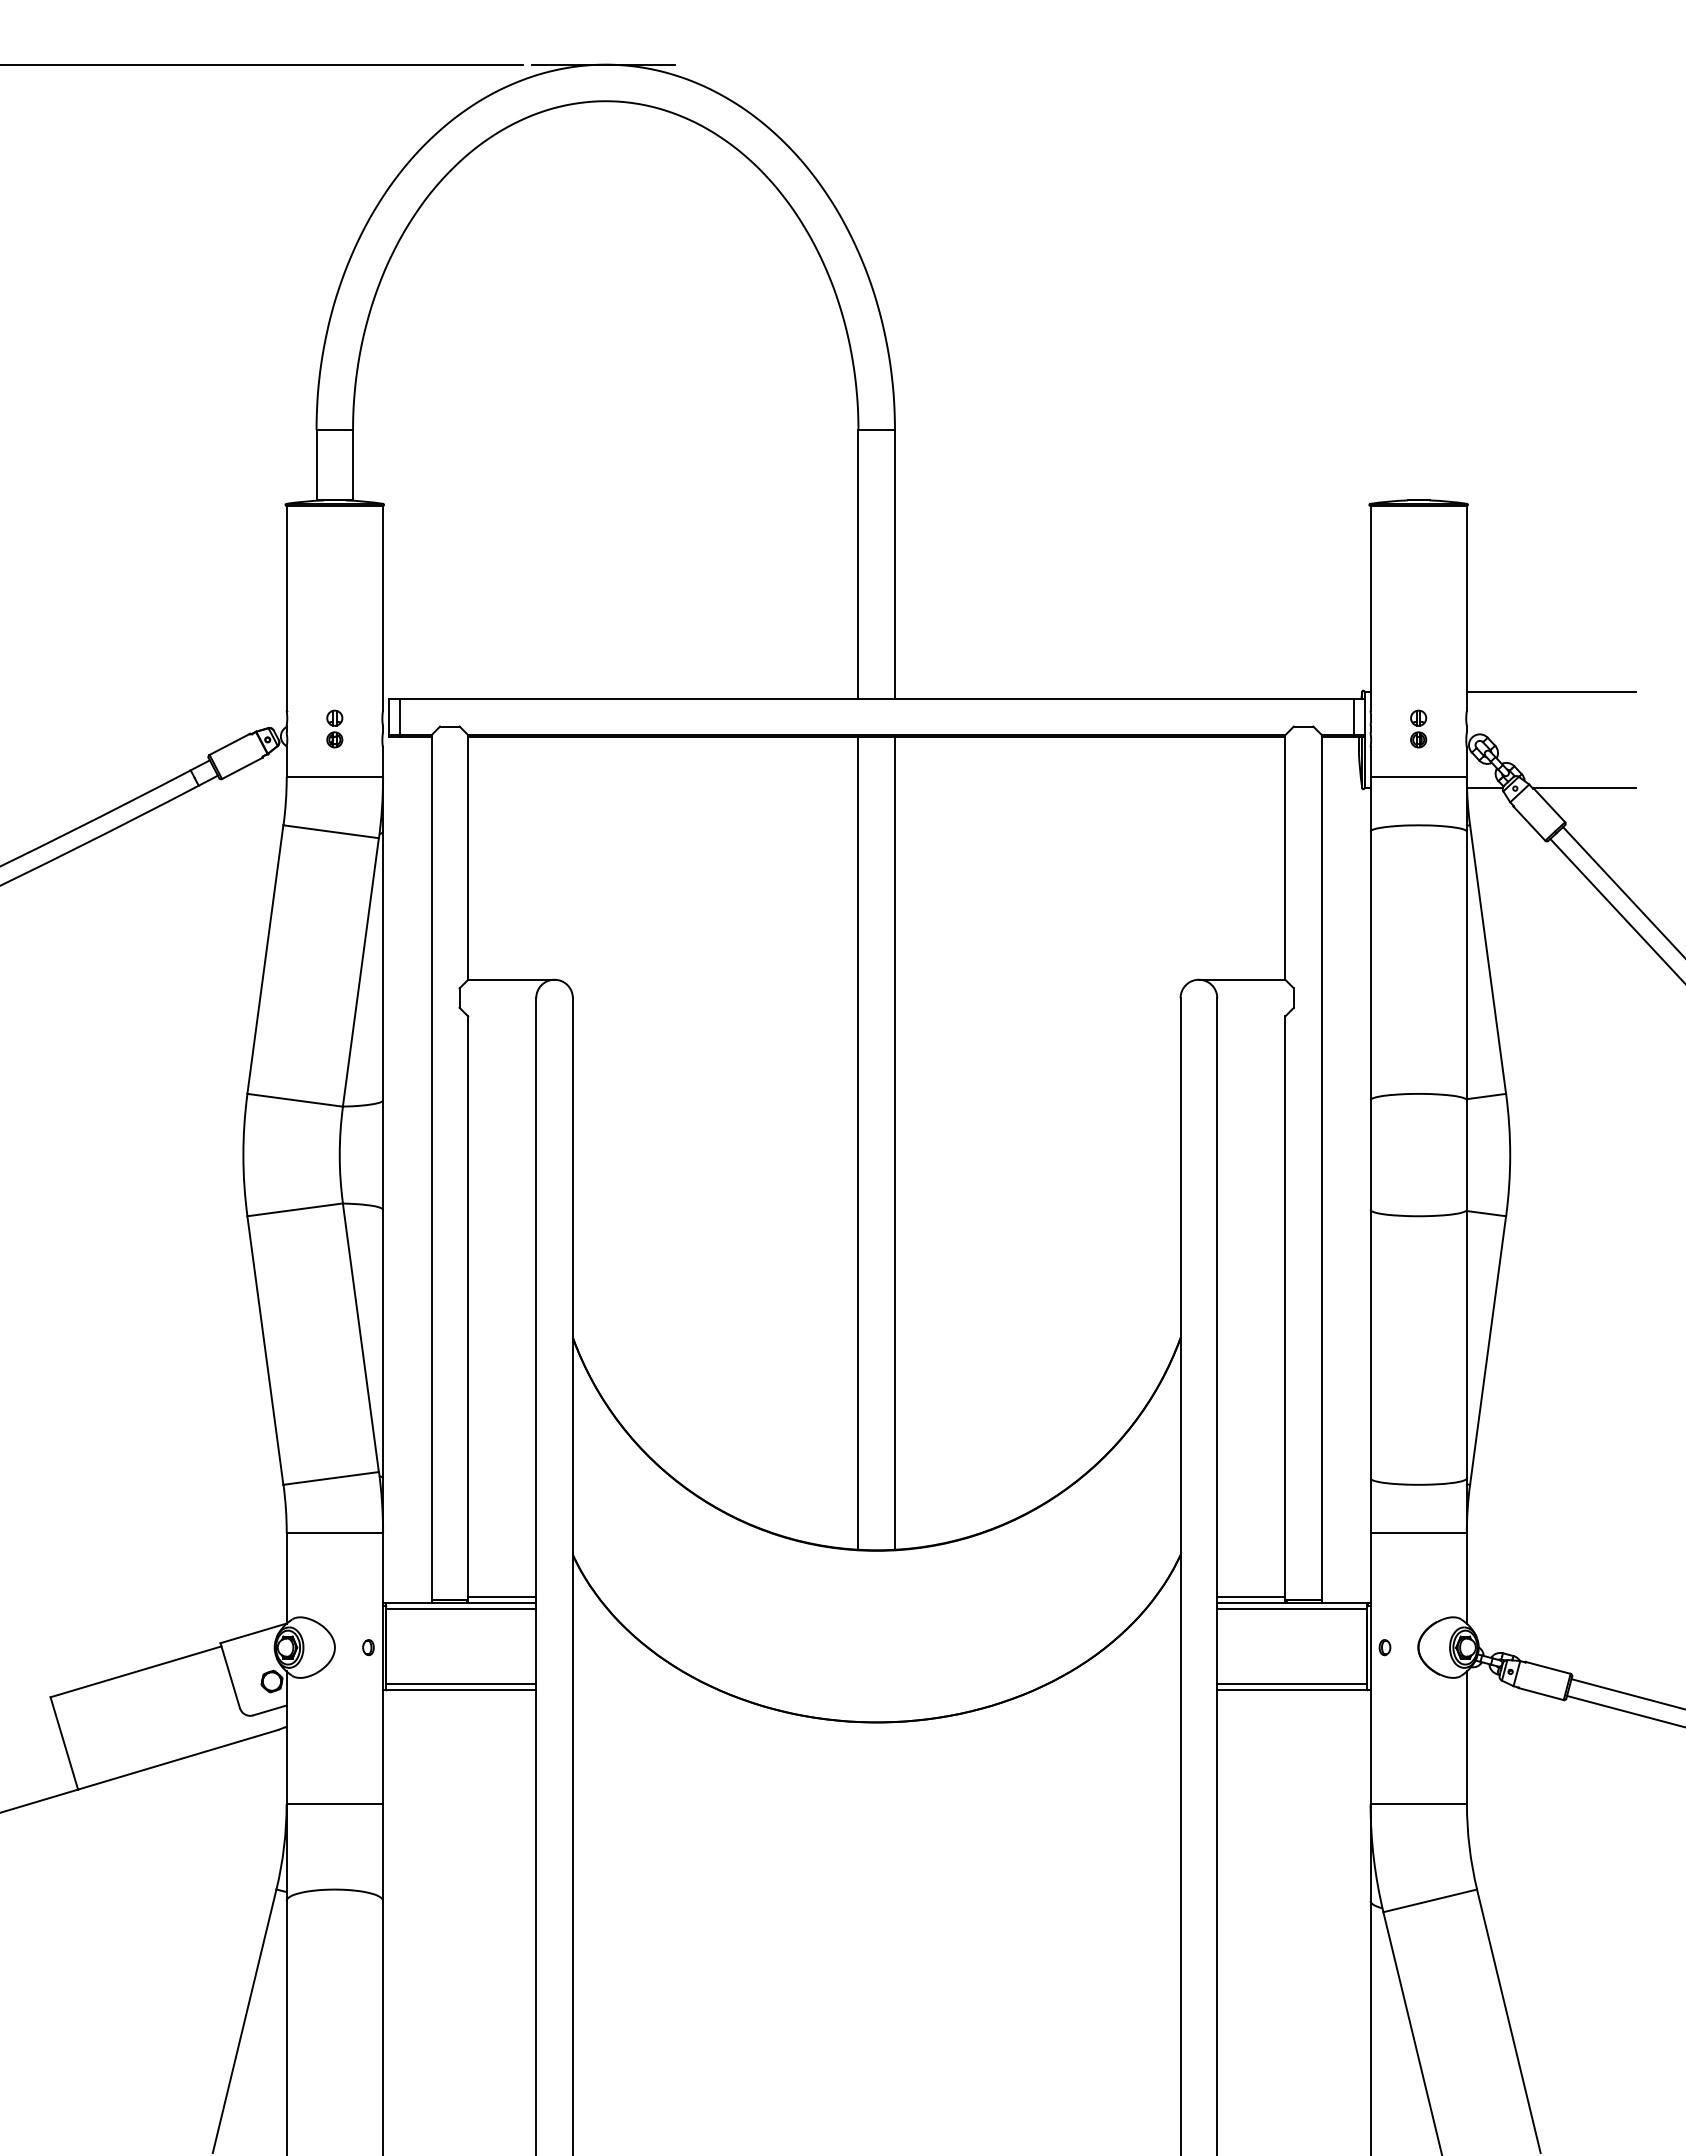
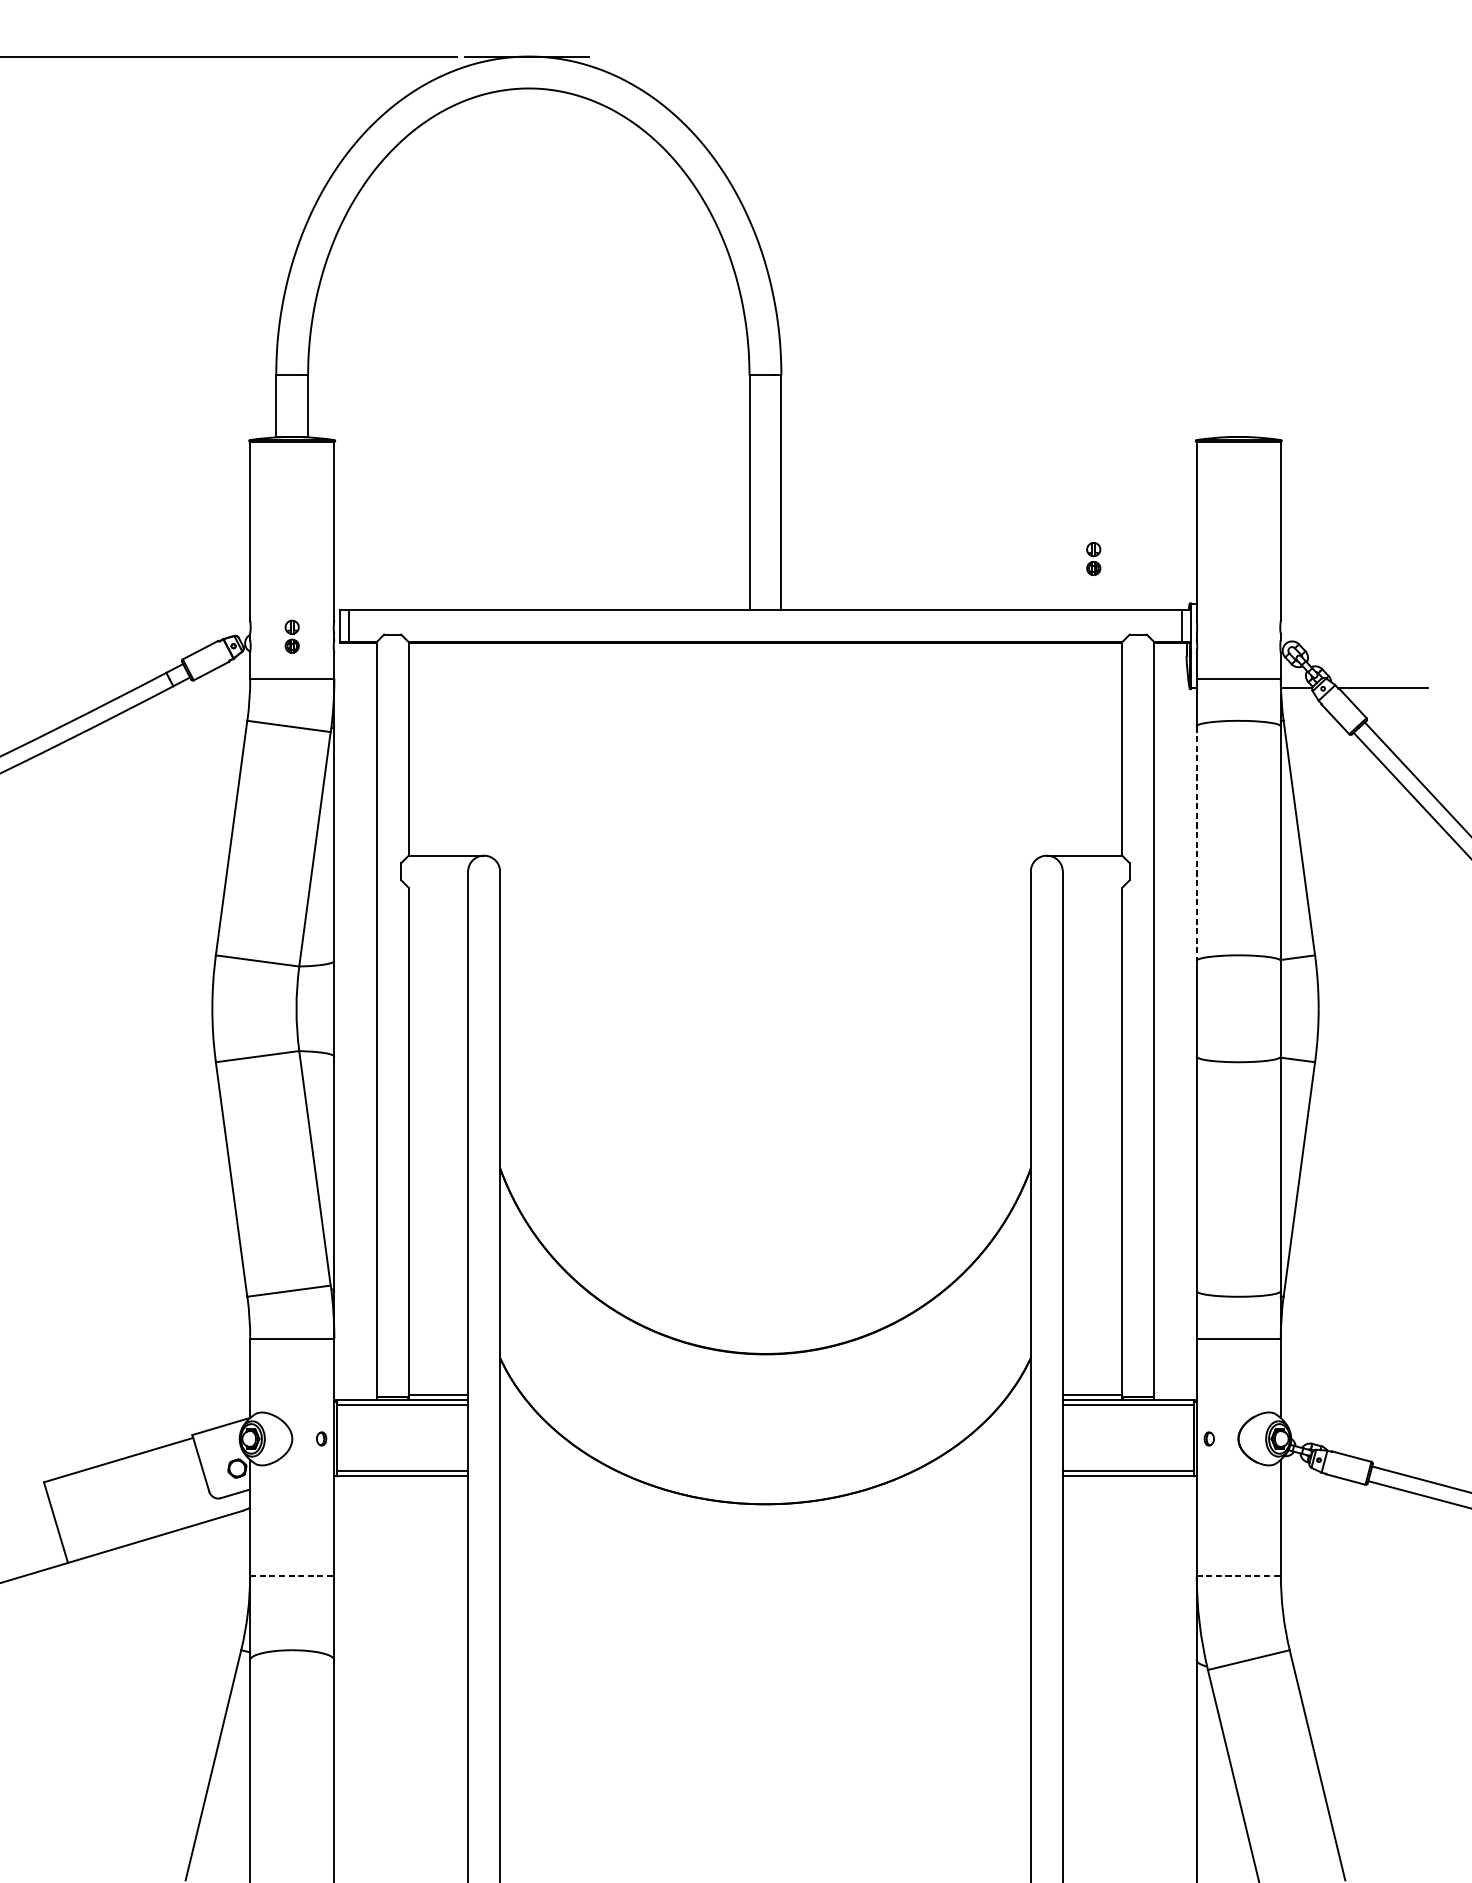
line: (1550, 691) -> (1353, 603), removed
part: (1418, 728) -> (1093, 558), moved
line: (1370, 966) -> (1196, 844), solid -> dashed
line: (858, 1142) -> (749, 997), removed
line: (895, 1142) -> (781, 997), removed
line: (335, 1804) -> (292, 1575), solid -> dashed
line: (1419, 1804) -> (1239, 1575), solid -> dashed

